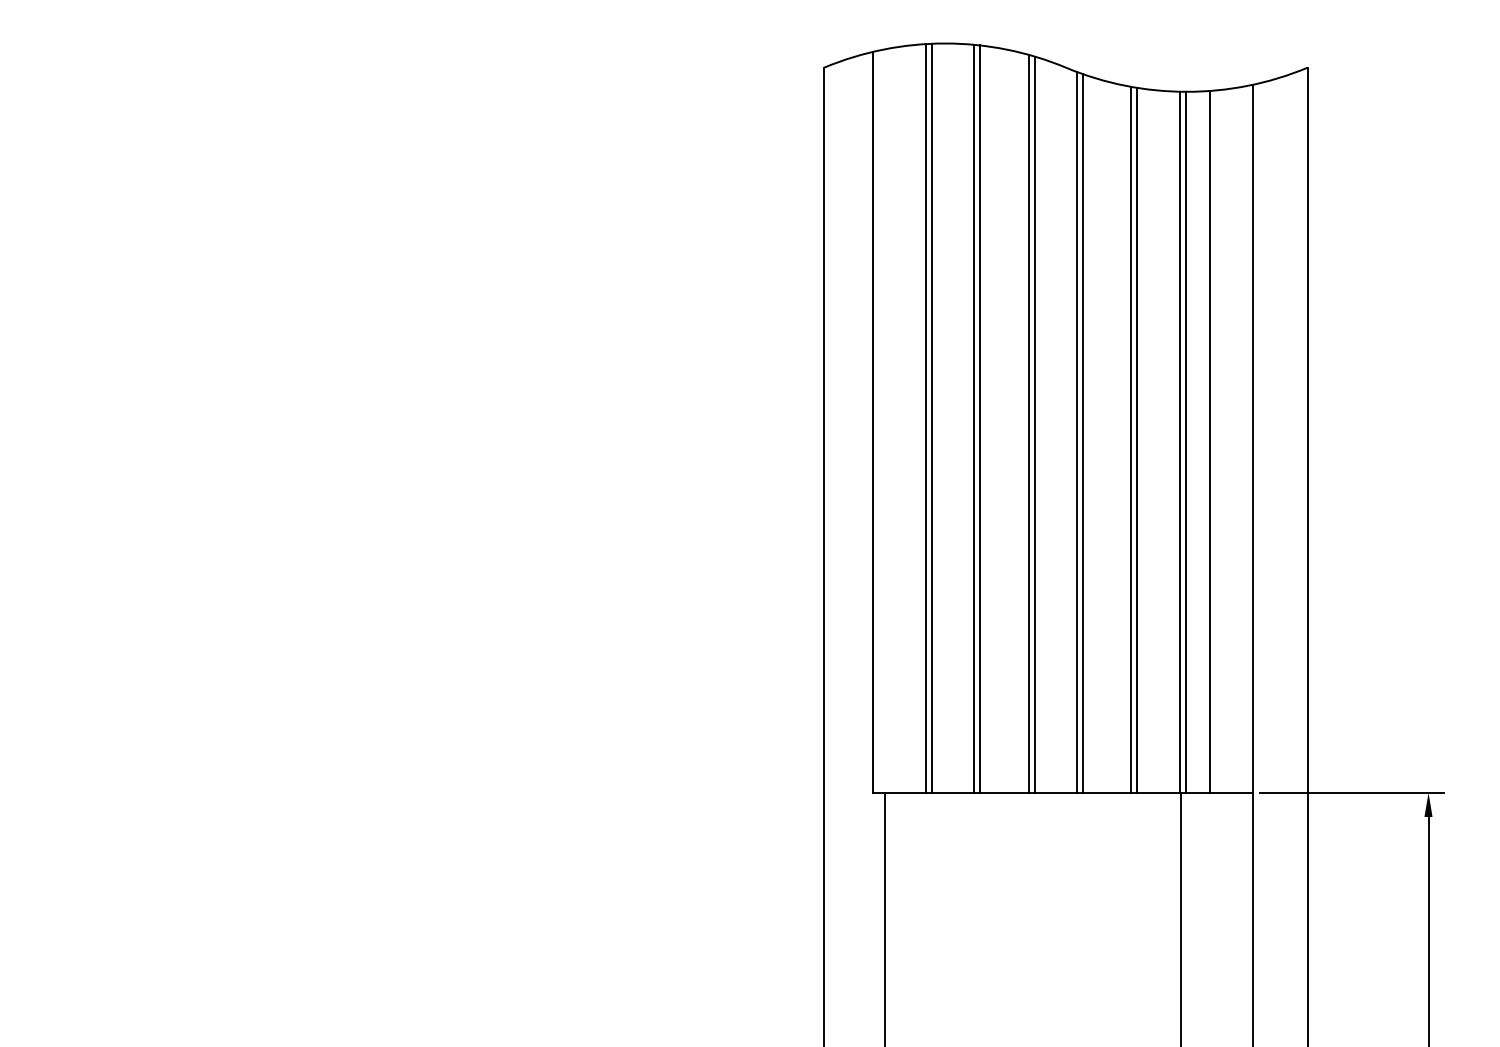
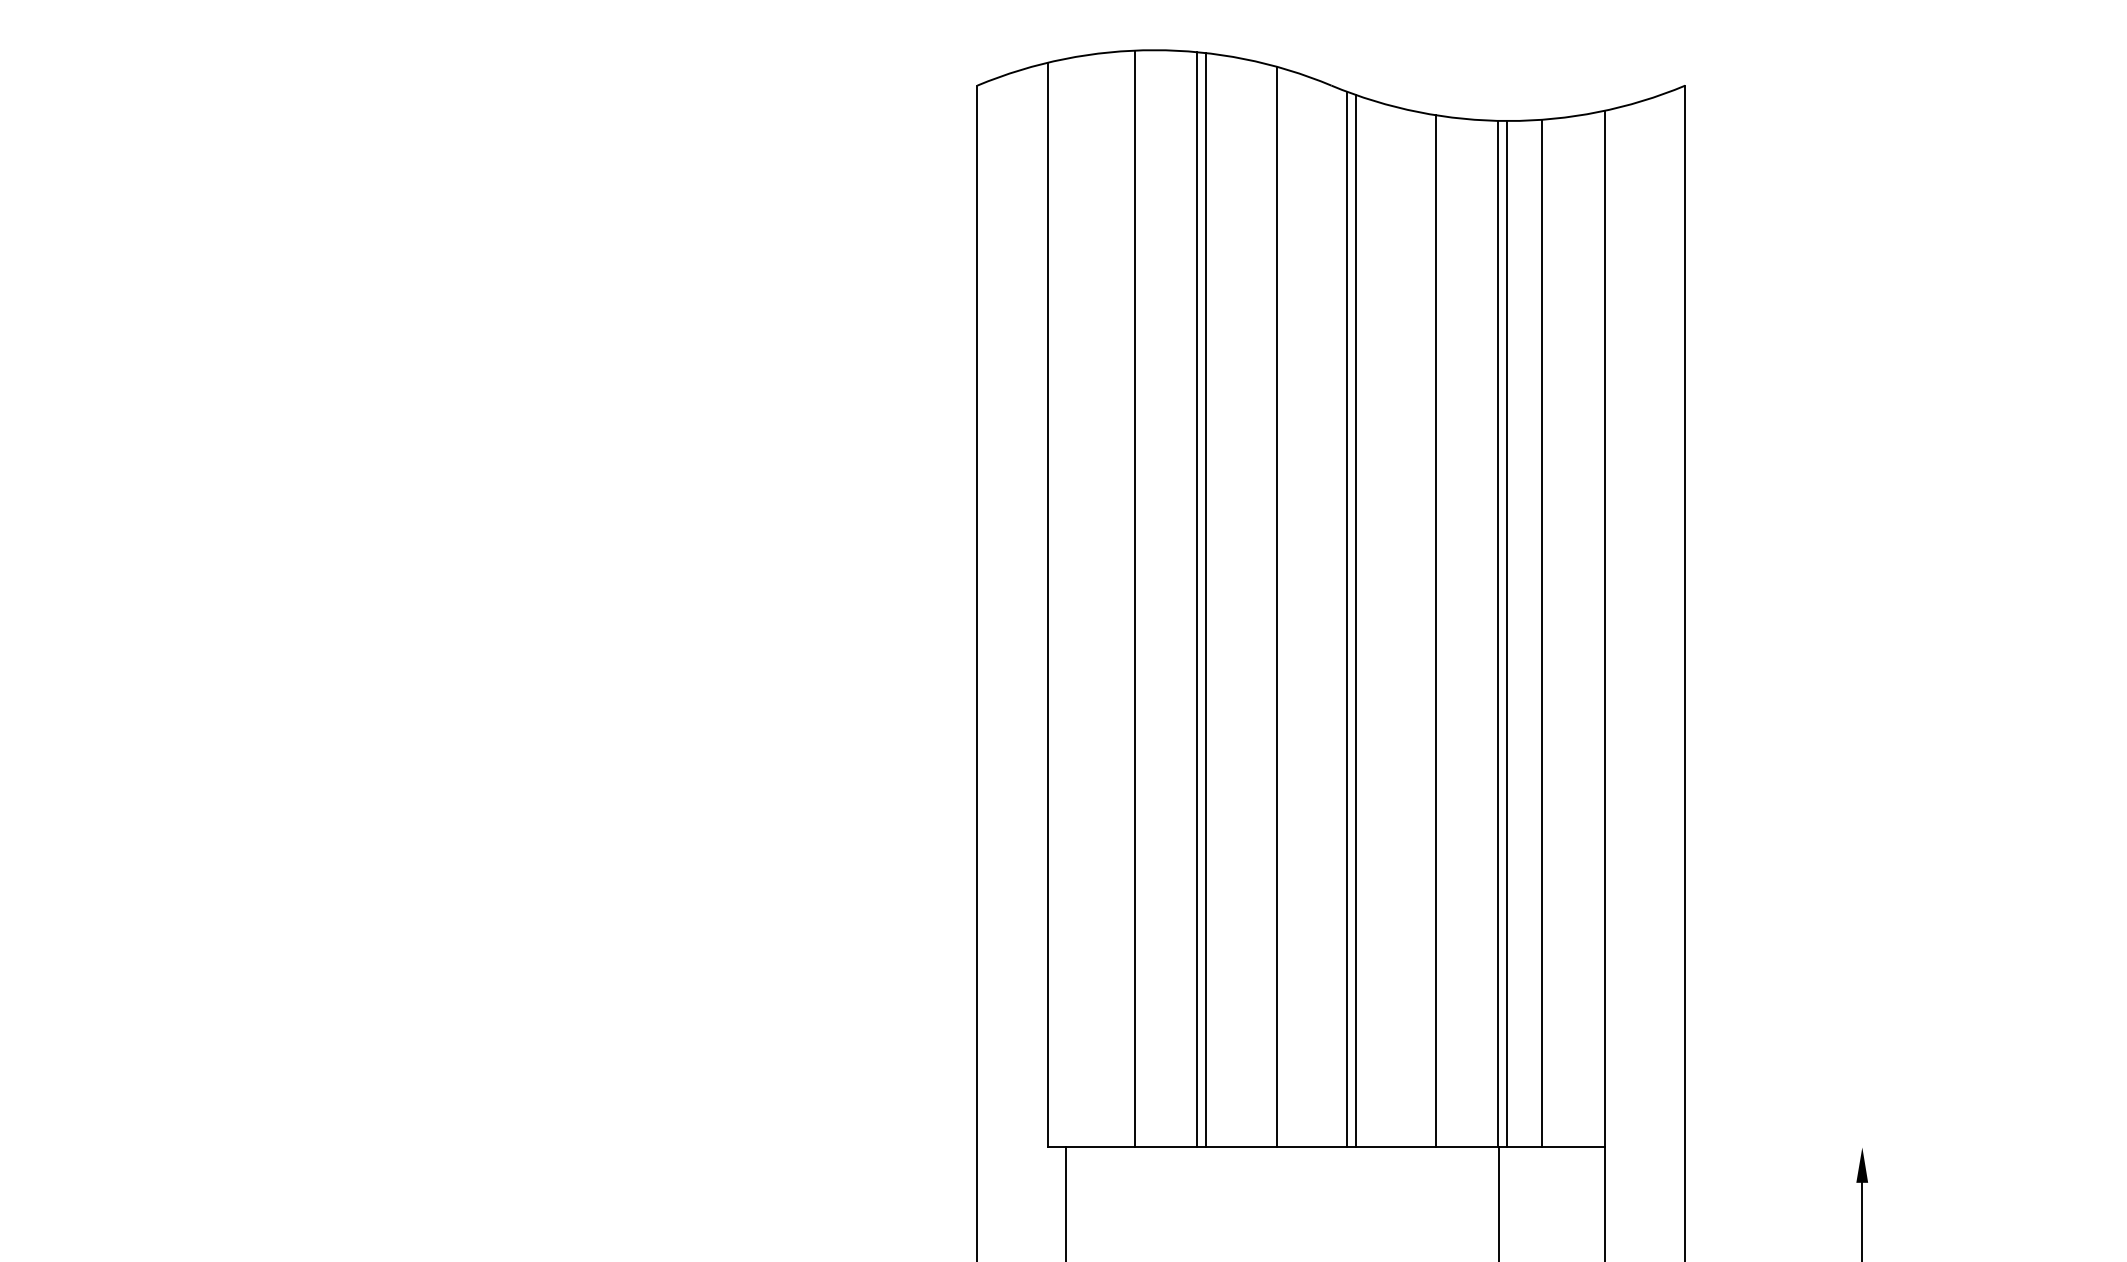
line: (925, 418) -> (1125, 599), removed
line: (1034, 424) -> (1285, 608), removed
line: (1131, 439) -> (1427, 630), removed
line: (1351, 792) -> (1749, 1146), removed

